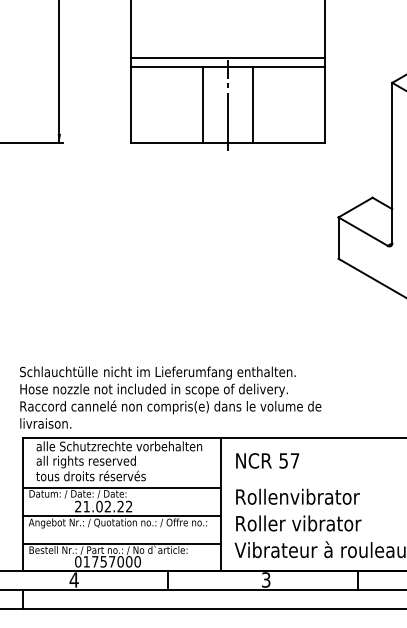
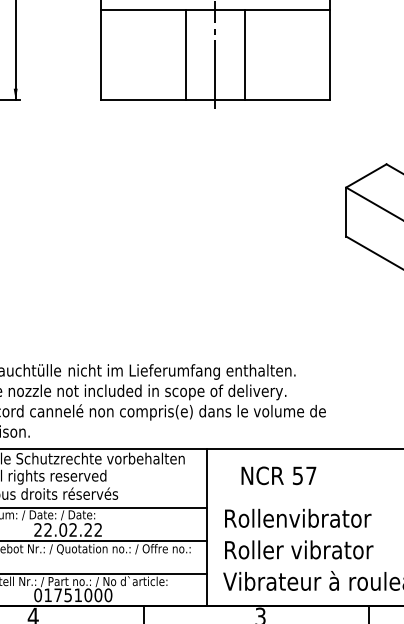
text: (267, 460) -> (278, 475), moved
text: (86, 506) -> (47, 529), 21.02.22 -> 22.02.22
text: (112, 561) -> (78, 594), 01757000 -> 01751000

